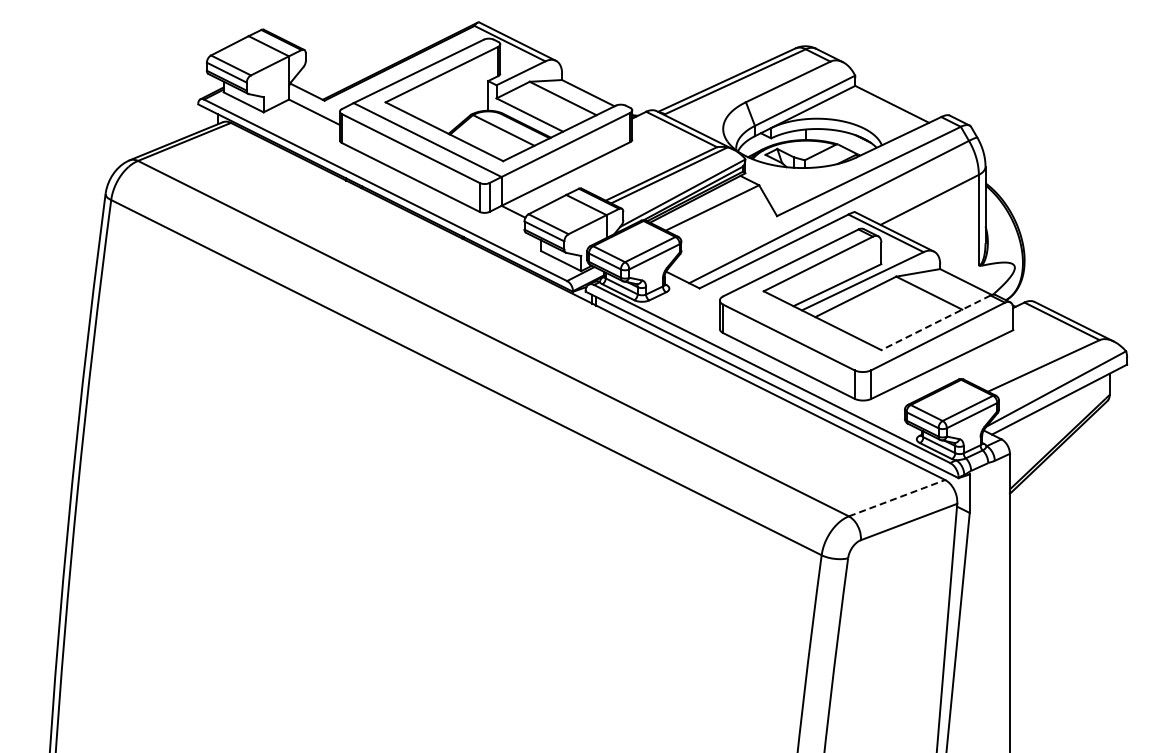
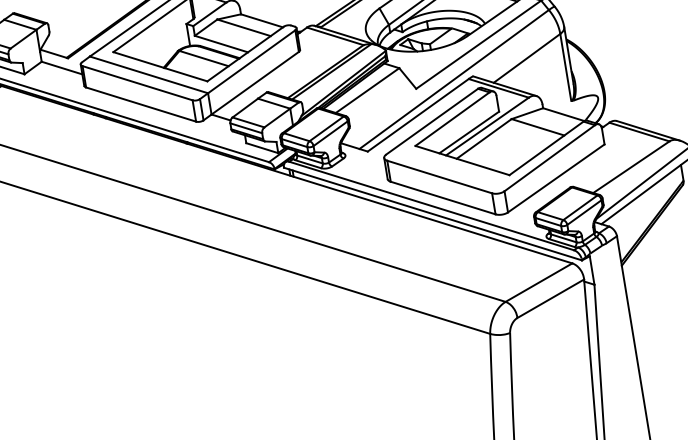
line: (935, 323) -> (546, 148), dashed -> solid
line: (897, 498) -> (539, 282), dashed -> solid

